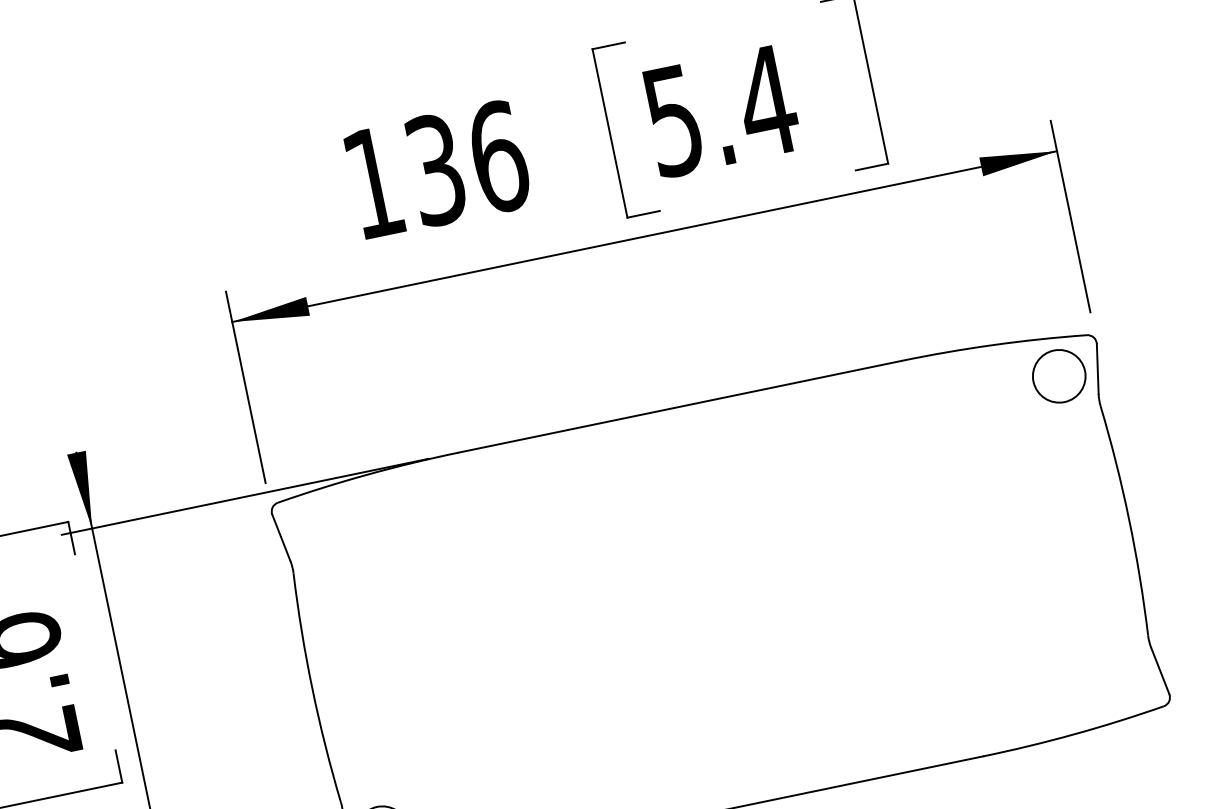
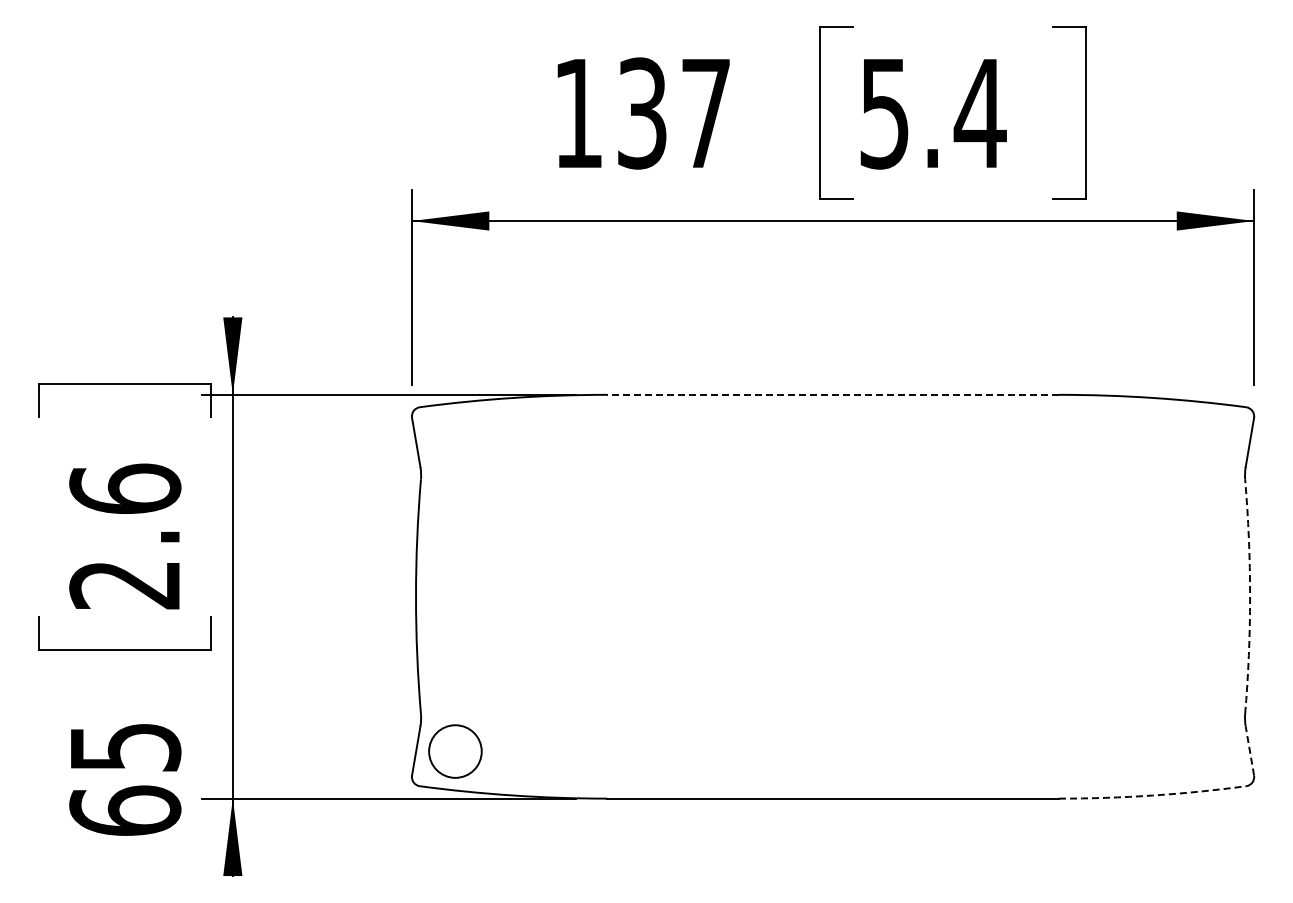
text: (498, 156) -> (706, 113), 136 -> 137
circle: (1058, 375) -> (1210, 441), removed
line: (680, 406) -> (833, 394), solid -> dashed
arc: (1129, 519) -> (1250, 596), solid -> dashed
line: (1159, 670) -> (1249, 750), solid -> dashed
arc: (1073, 734) -> (1152, 795), solid -> dashed

